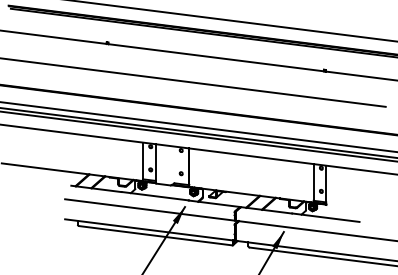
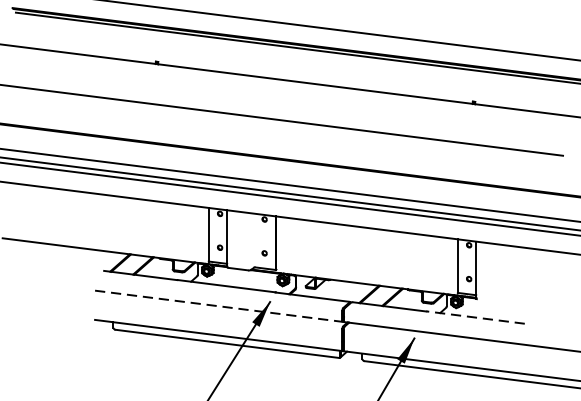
line: (150, 210) -> (219, 307), solid -> dashed
line: (325, 217) -> (475, 317), solid -> dashed

